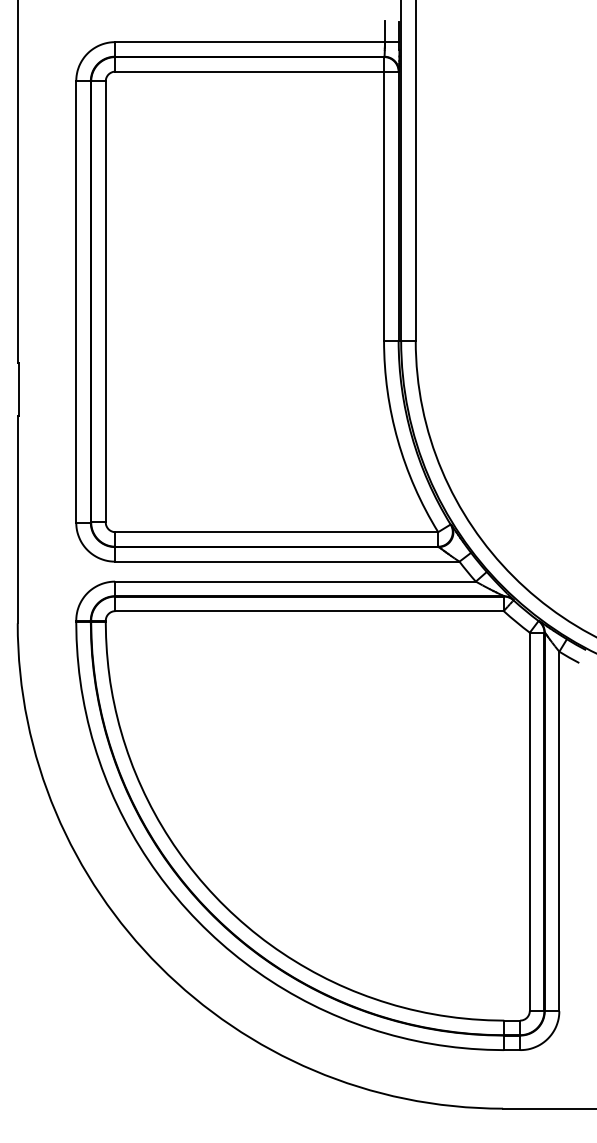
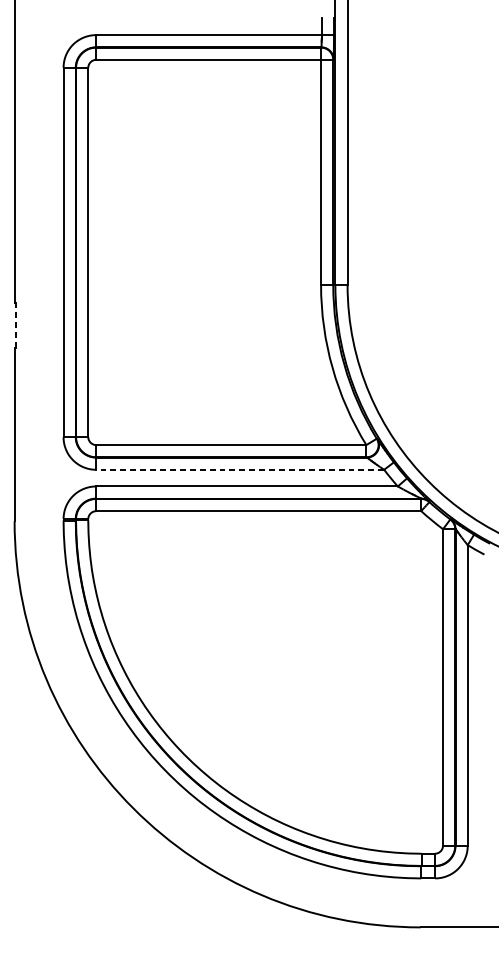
line: (19, 389) -> (16, 325), solid -> dashed
line: (286, 561) -> (239, 469), solid -> dashed

